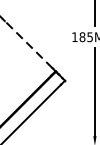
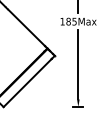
line: (28, 44) -> (26, 27), dashed -> solid

